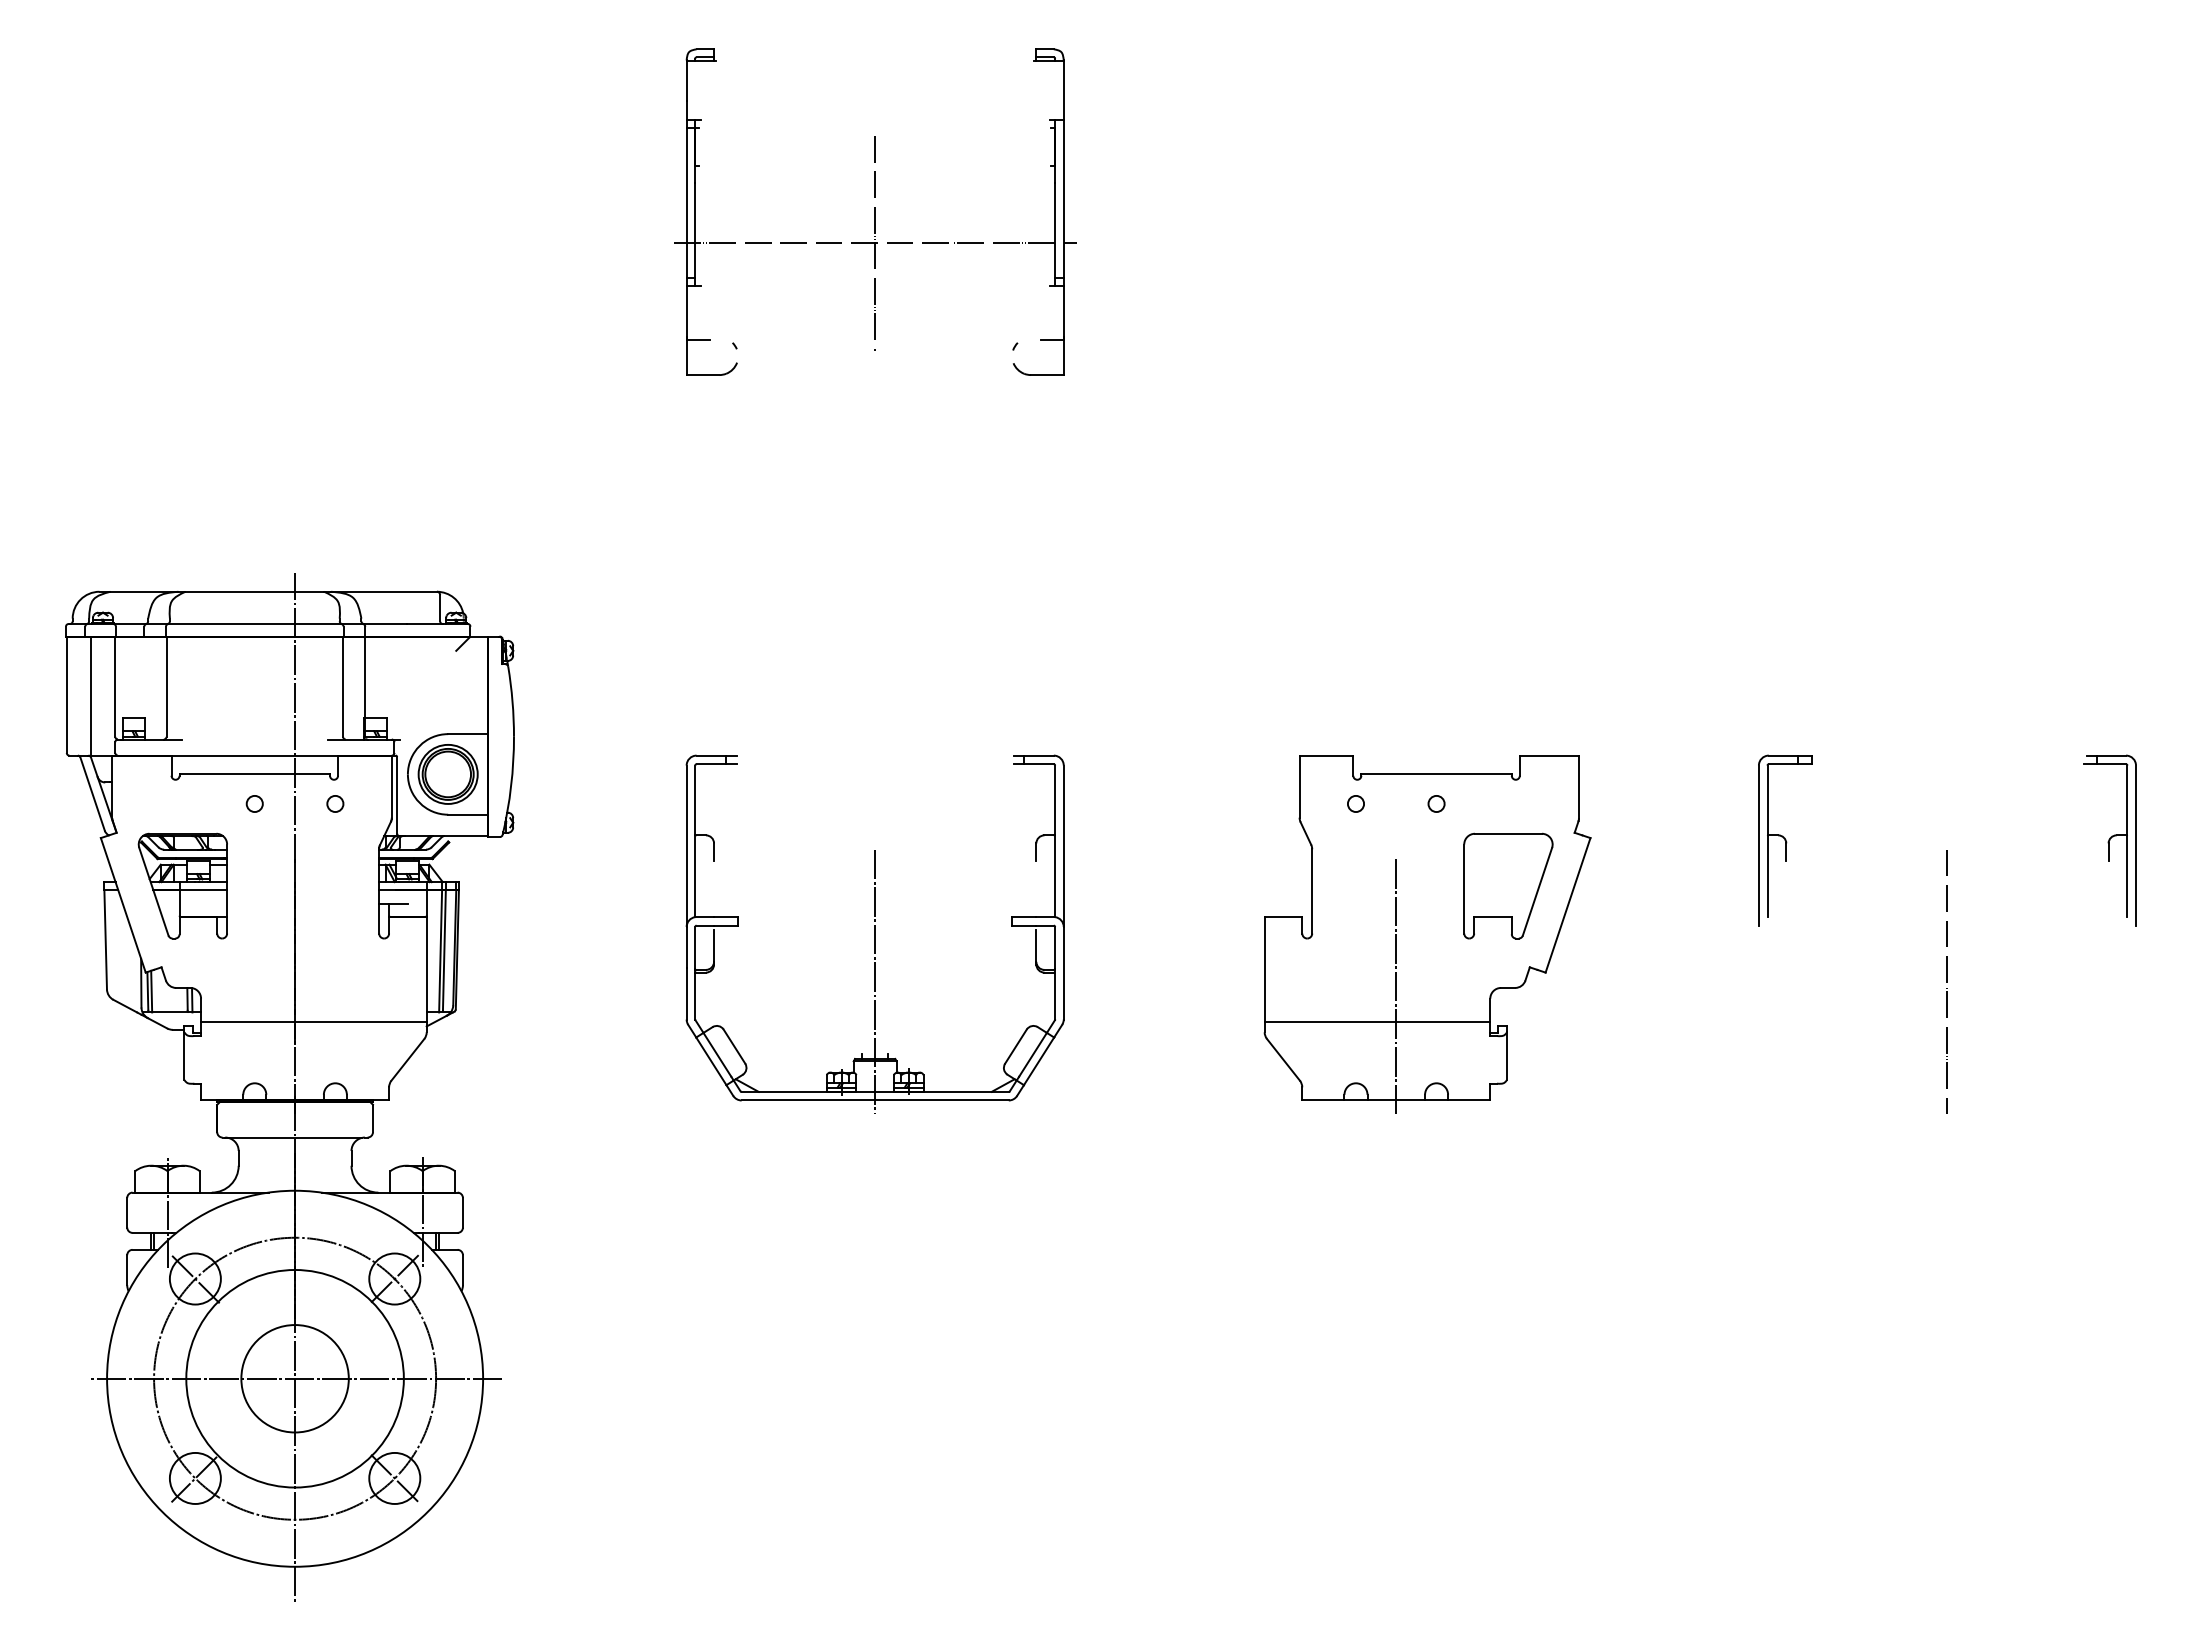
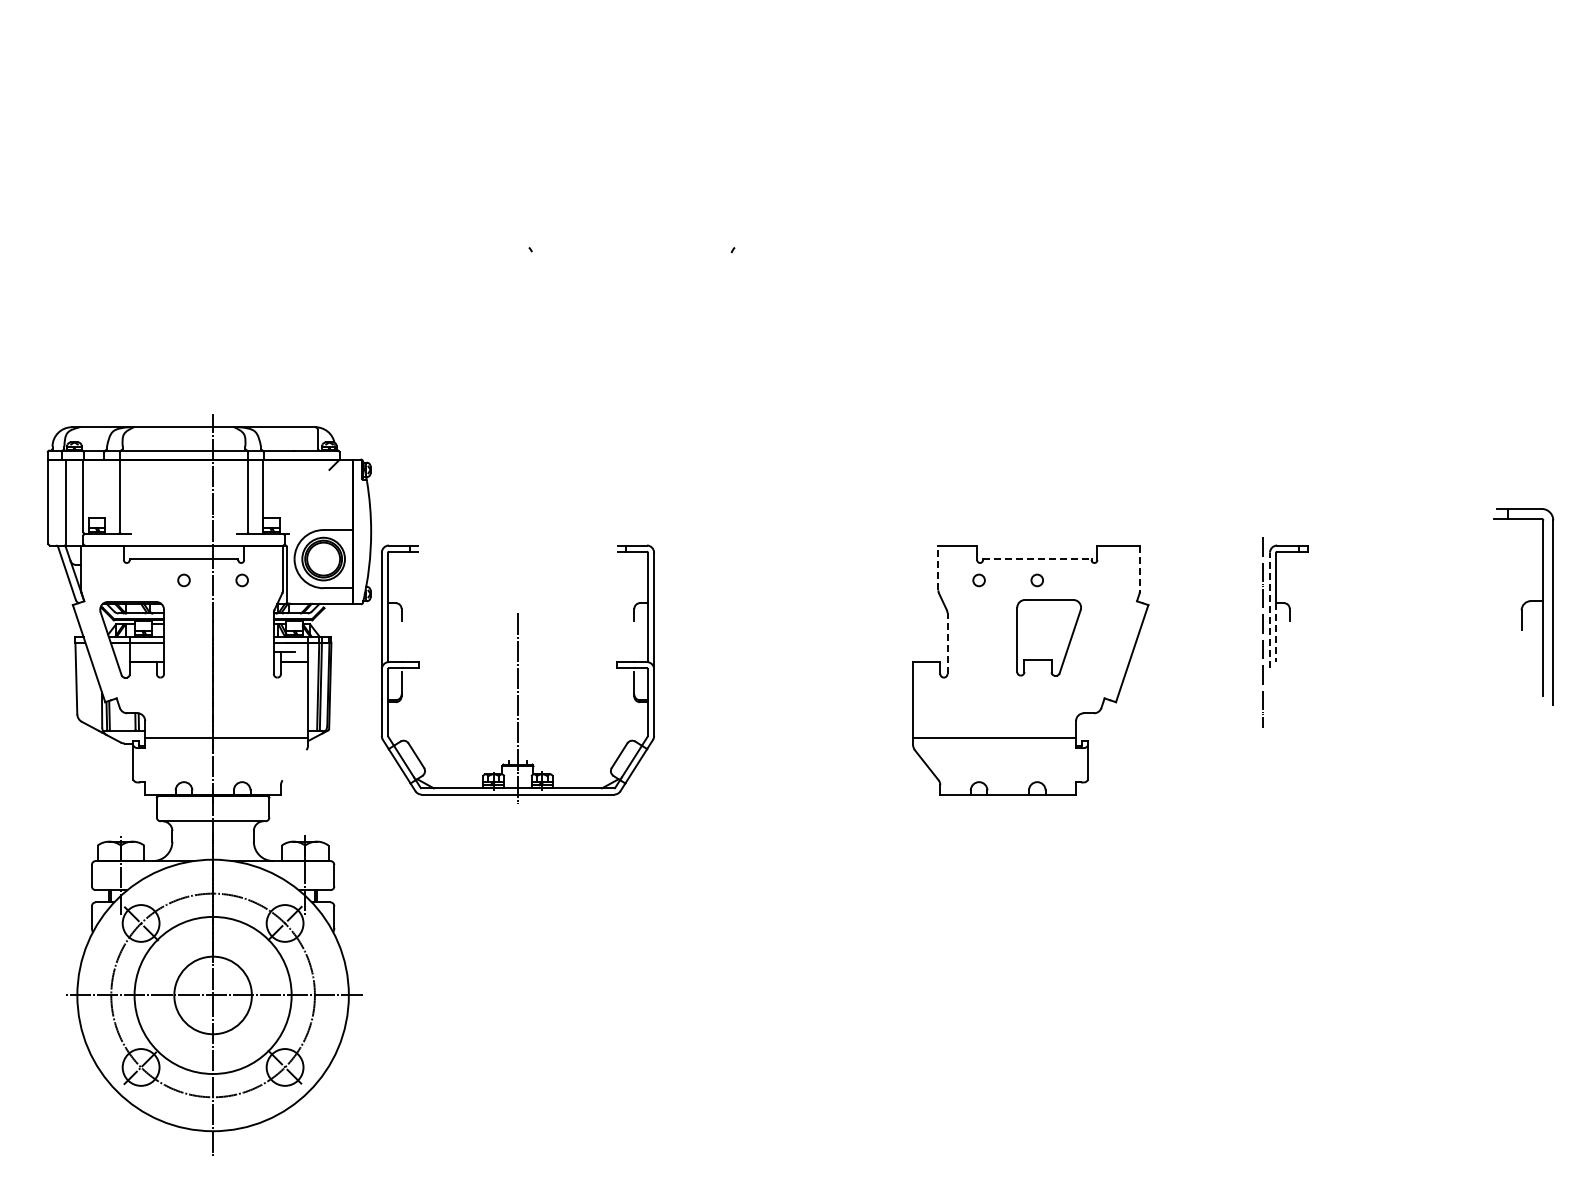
part: (874, 211) -> (631, 152), removed
line: (1436, 774) -> (1037, 559), solid -> dashed
line: (1299, 786) -> (938, 567), solid -> dashed
line: (1579, 787) -> (1140, 568), solid -> dashed
part: (2109, 840) -> (1523, 606), size x1.6
line: (1759, 845) -> (1270, 610), solid -> dashed
line: (1767, 876) -> (1276, 632), solid -> dashed
part: (1507, 885) -> (1048, 637), moved
line: (1312, 891) -> (947, 643), solid -> dashed
part: (874, 932) -> (517, 673), moved
line: (1946, 981) -> (1262, 632), moved
line: (1396, 986) -> (1008, 712), removed
line: (407, 1060) -> (294, 765), removed

